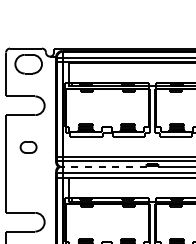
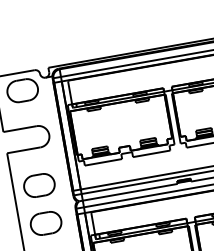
part: (28, 147) -> (39, 185), size x1.67
line: (104, 166) -> (129, 192), dashed -> solid
part: (28, 180) -> (45, 223), added

